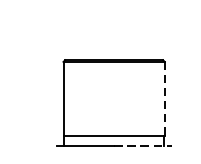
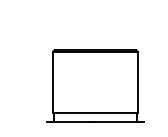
line: (164, 98) -> (137, 82), dashed -> solid
line: (144, 145) -> (120, 121), dashed -> solid

